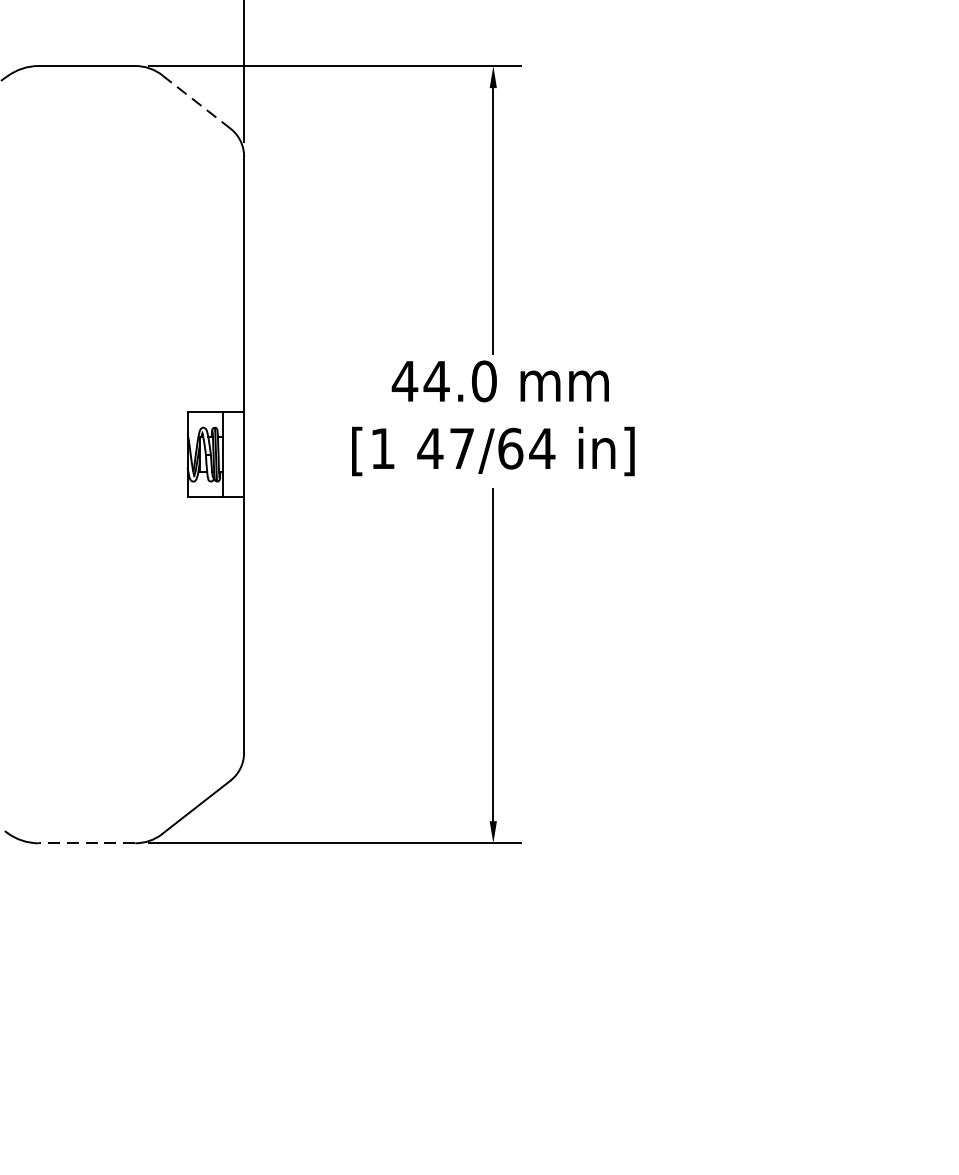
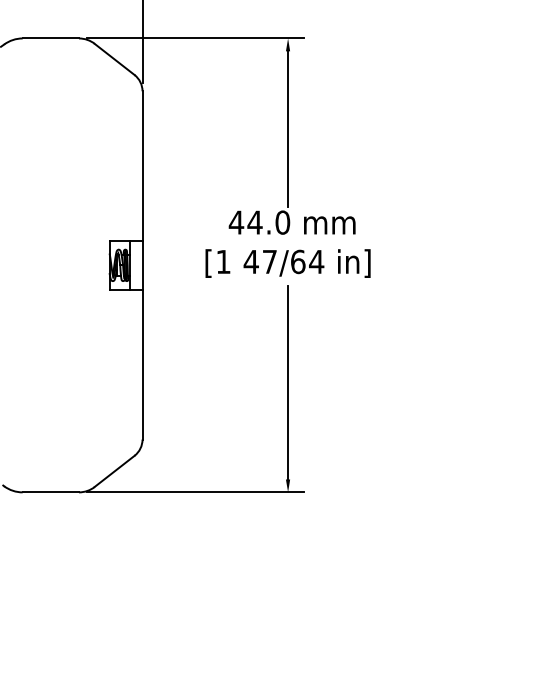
line: (197, 102) -> (115, 59), dashed -> solid
line: (86, 843) -> (50, 492), dashed -> solid

